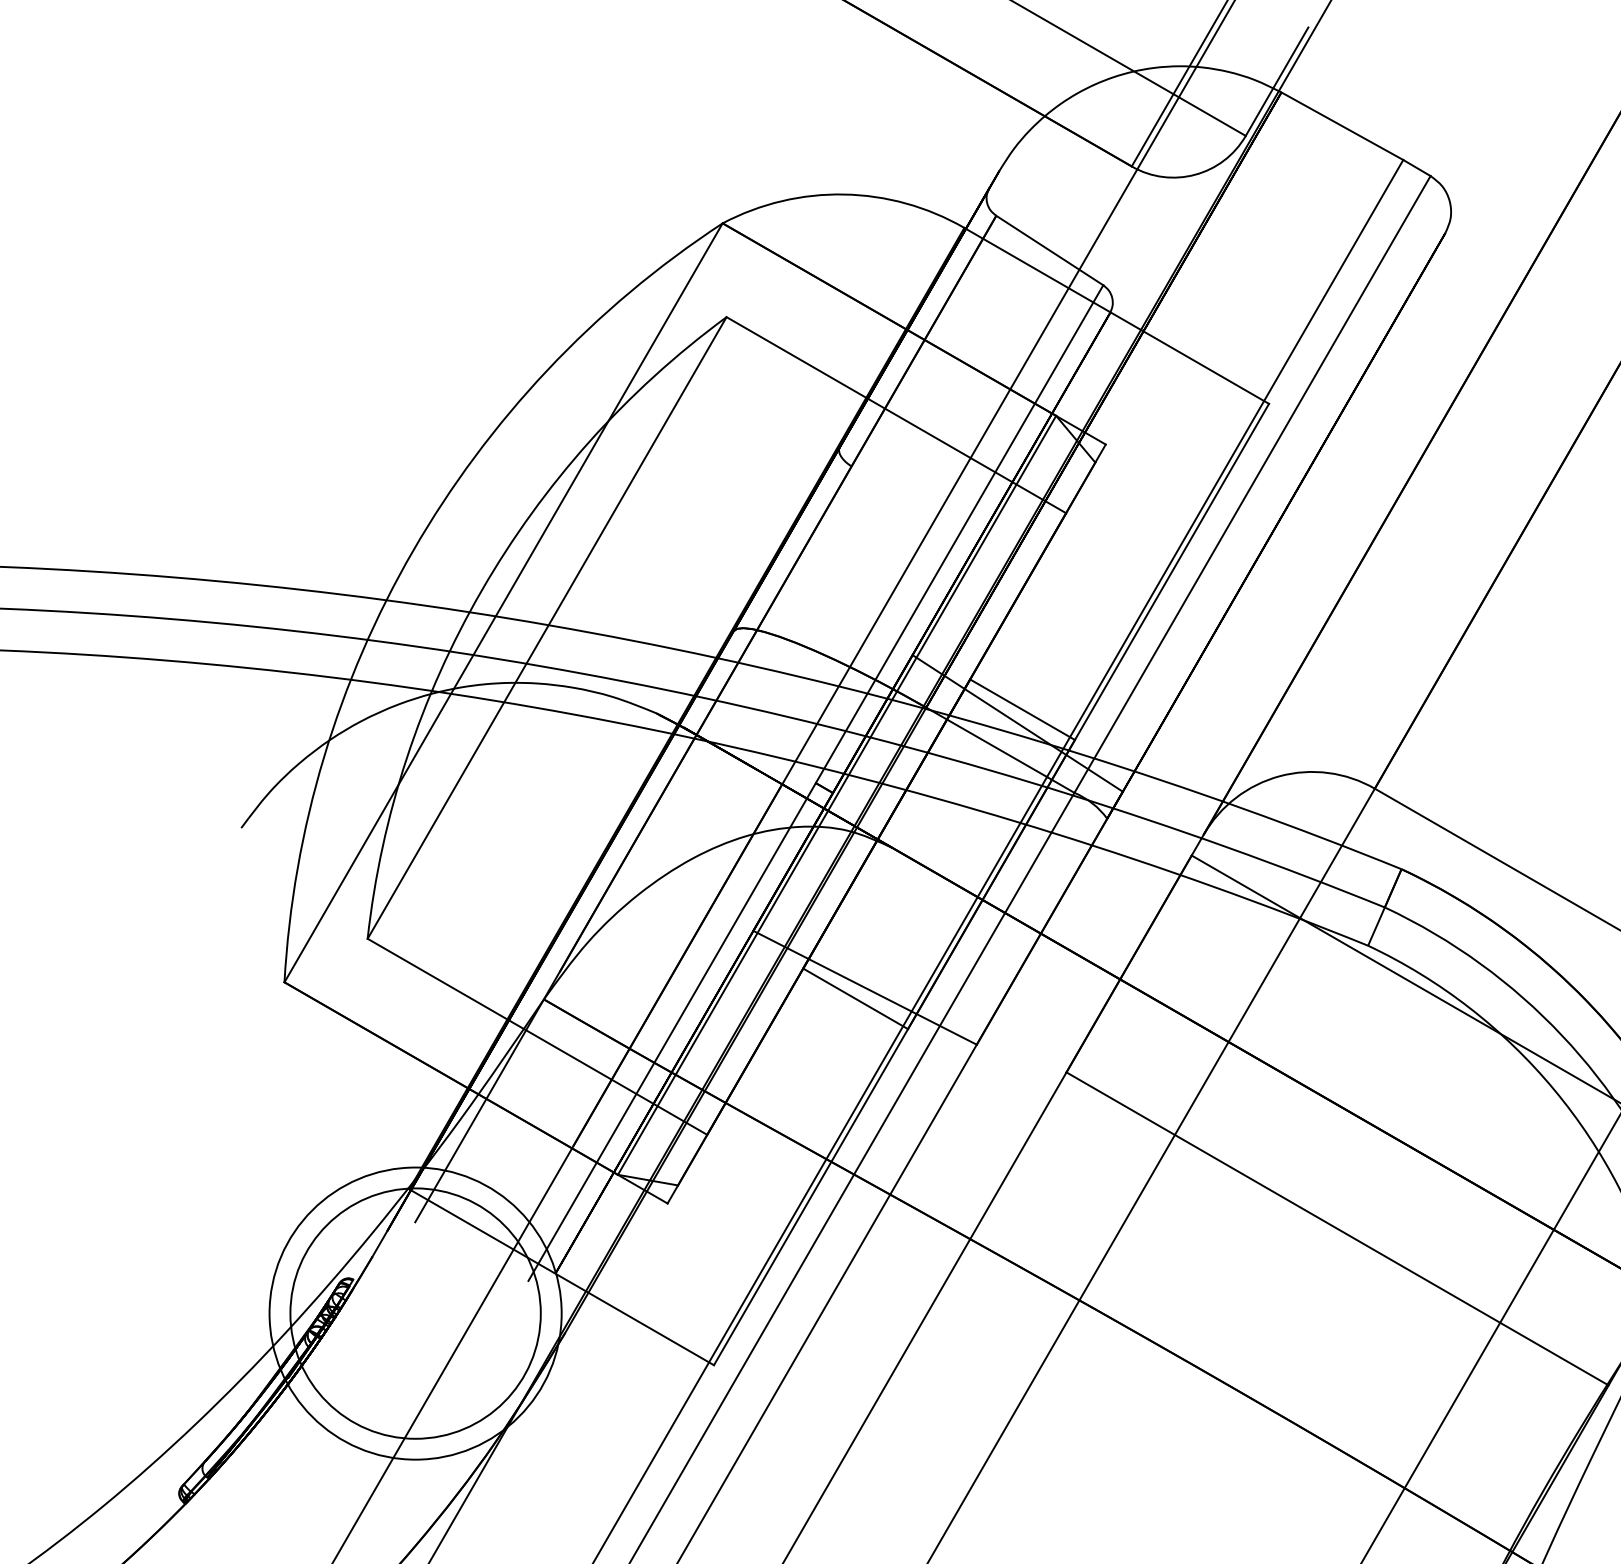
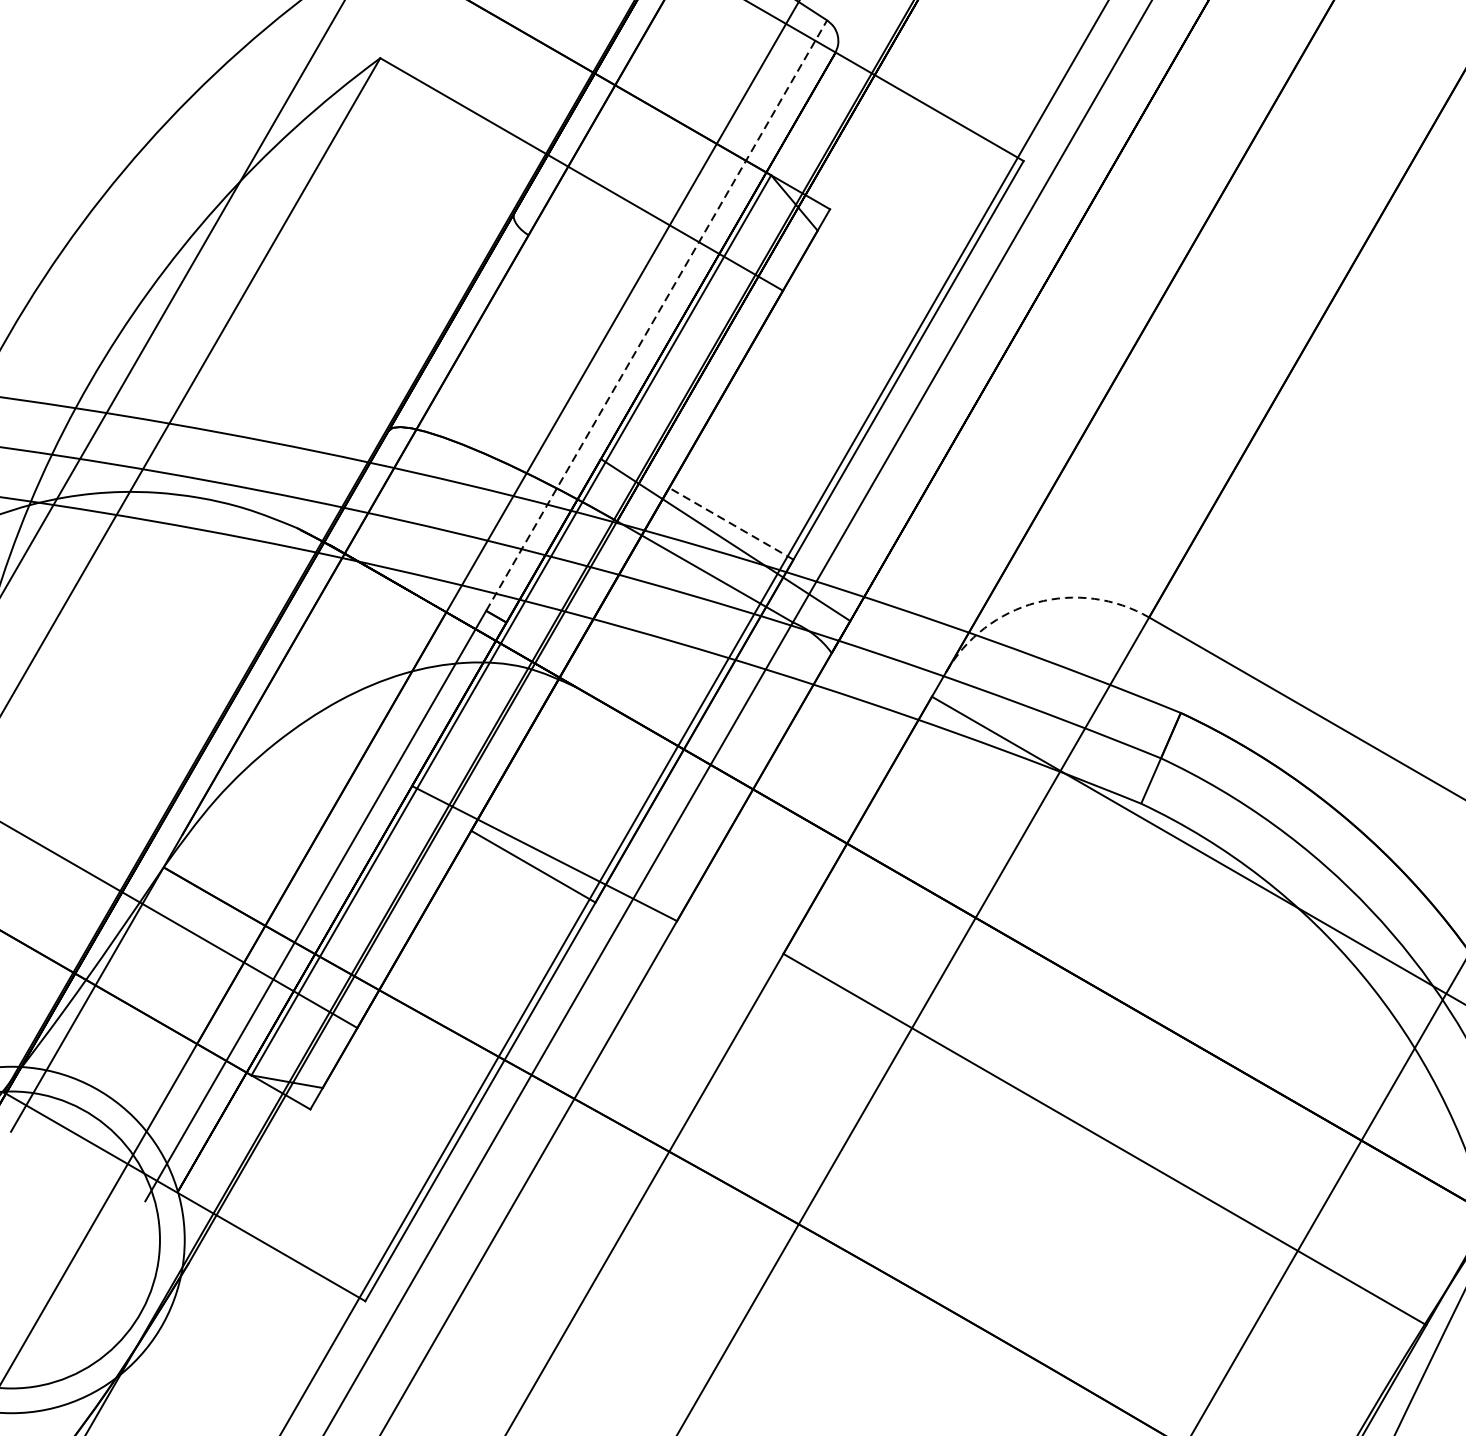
line: (959, 533) -> (656, 314), solid -> dashed
line: (1022, 709) -> (731, 523), solid -> dashed
arc: (1279, 776) -> (1036, 602), solid -> dashed

